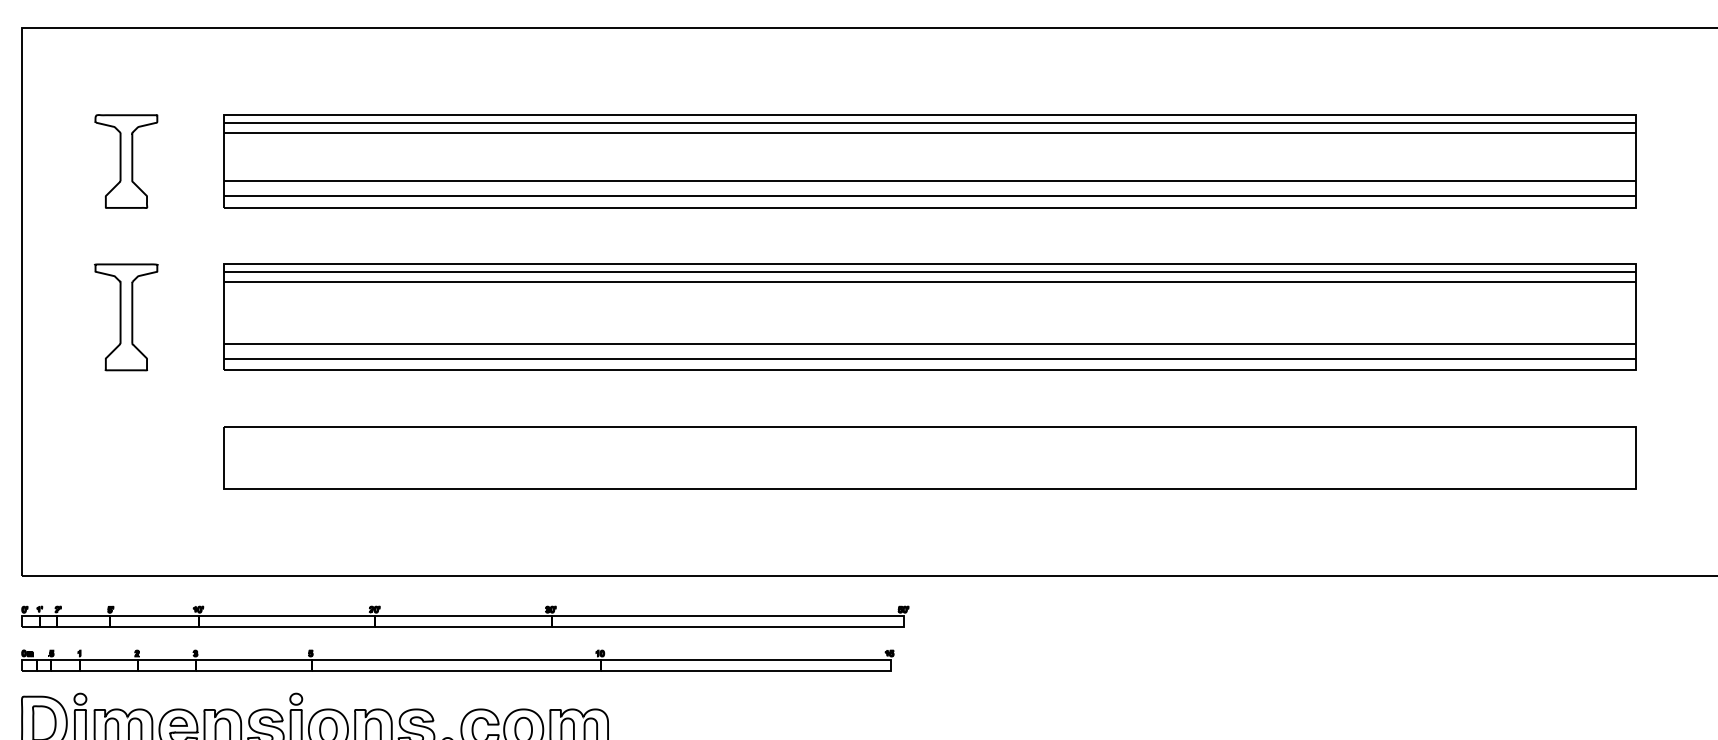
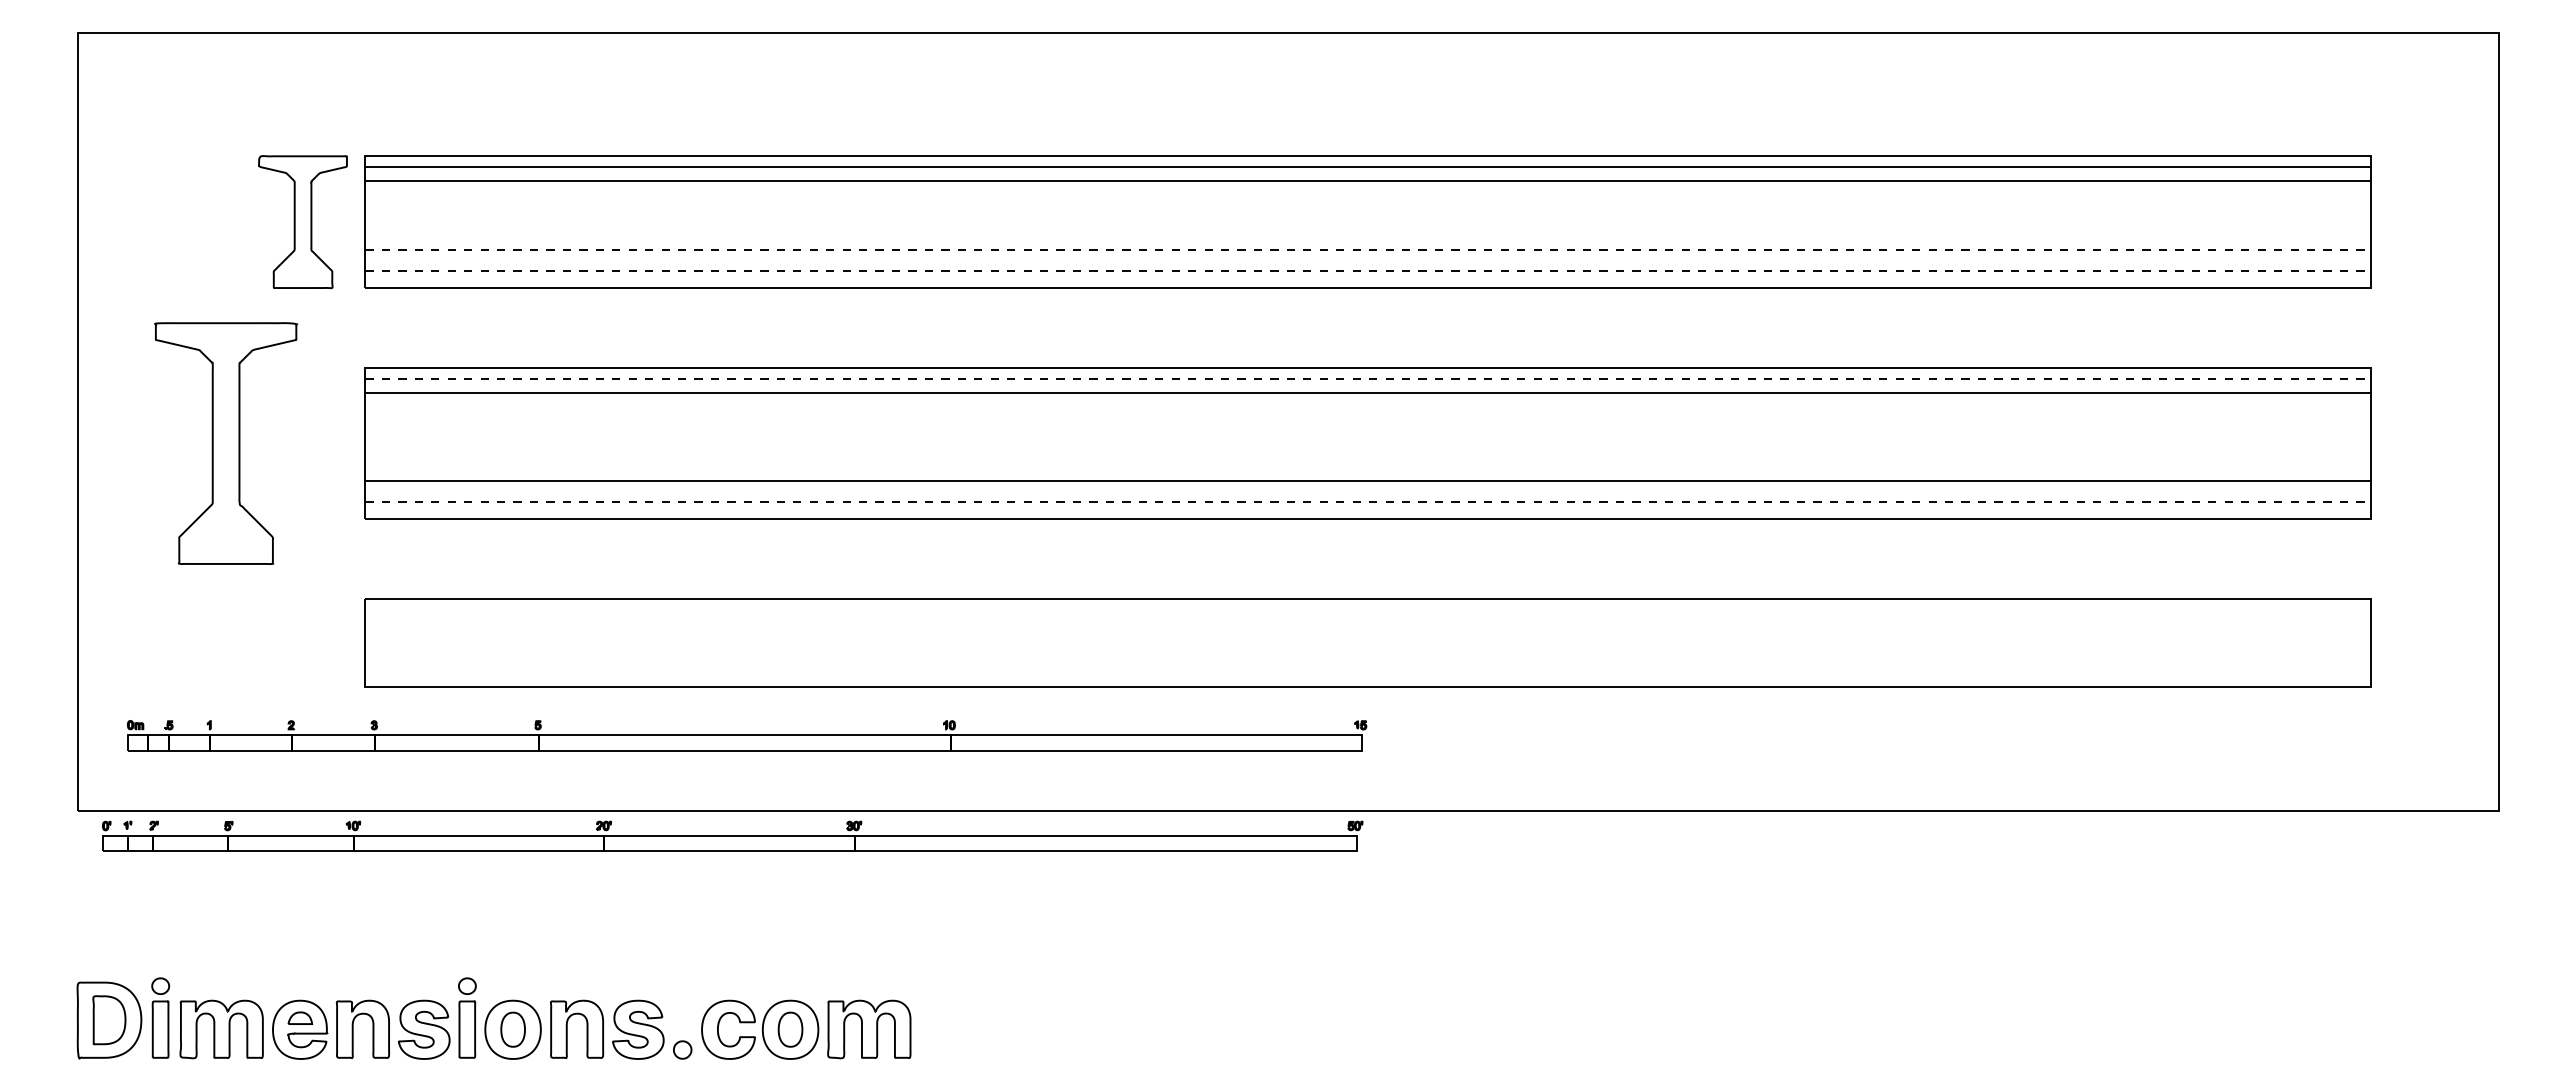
part: (126, 161) -> (302, 222), moved
line: (930, 181) -> (1368, 250), solid -> dashed
line: (930, 196) -> (1368, 271), solid -> dashed
line: (930, 271) -> (1368, 378), solid -> dashed
part: (126, 317) -> (225, 443), size x1.6
line: (930, 358) -> (1368, 502), solid -> dashed
part: (465, 616) -> (732, 835), moved
part: (458, 660) -> (747, 735), moved

